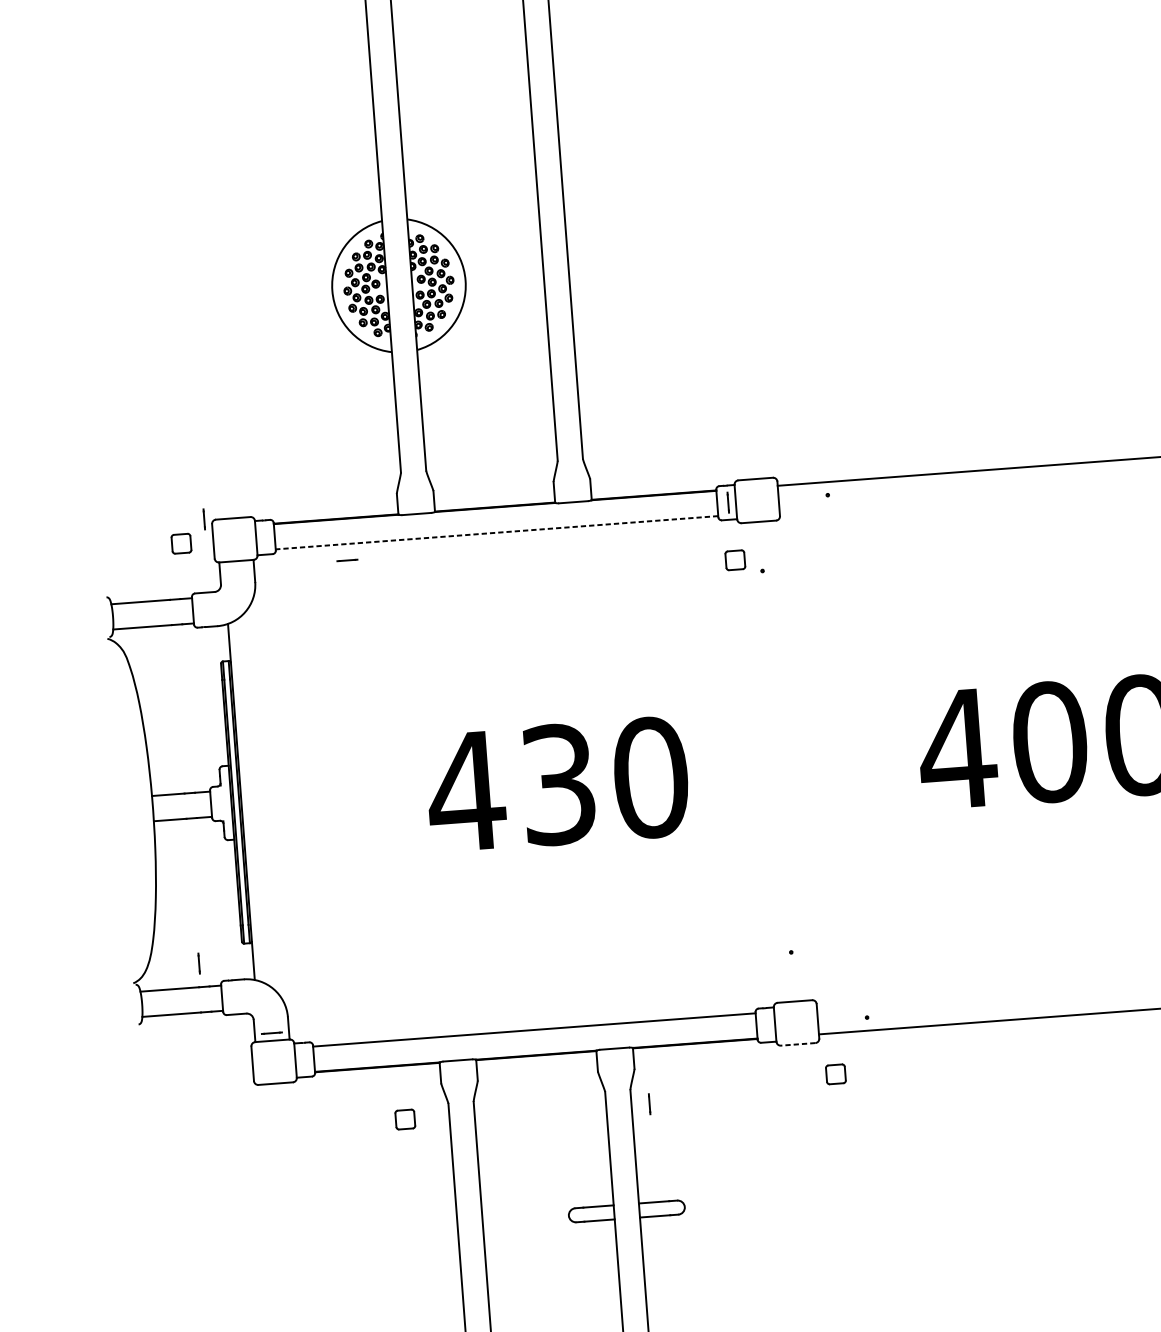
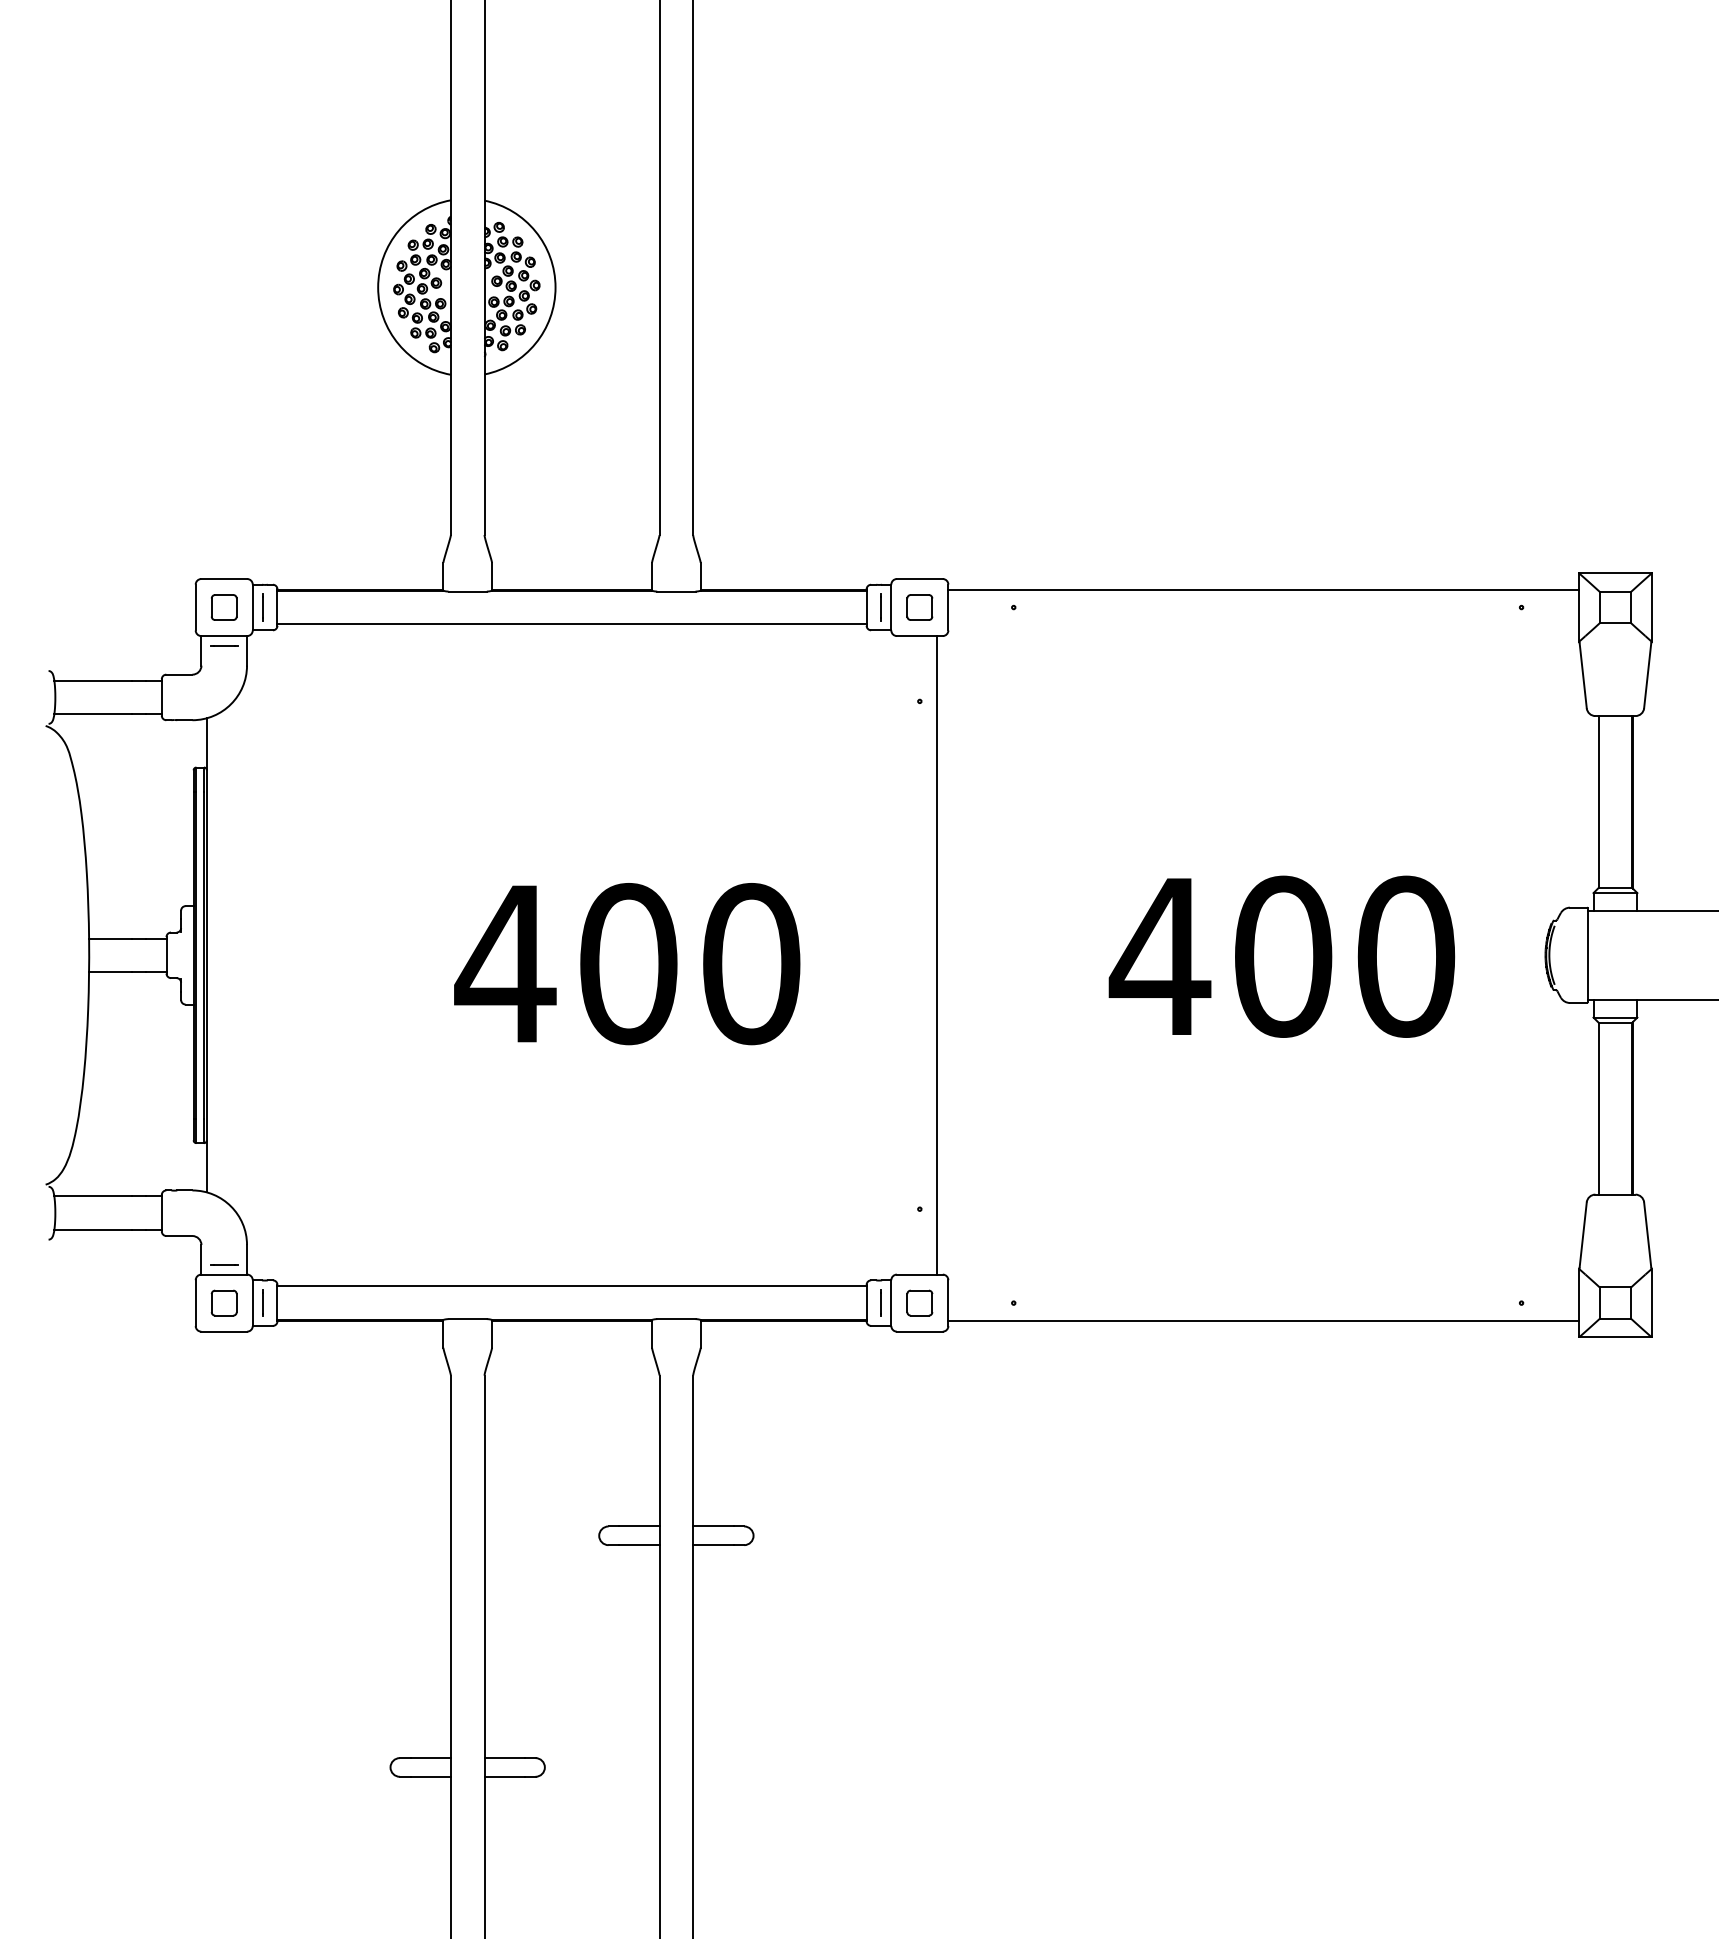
line: (204, 519) -> (262, 607), moved
line: (497, 532) -> (572, 624), dashed -> solid
part: (180, 543) -> (223, 607), moved
line: (347, 559) -> (224, 645), moved
part: (735, 560) -> (919, 607), moved
line: (790, 760) -> (937, 955), added
text: (558, 785) -> (628, 964), 430 -> 400
line: (198, 963) -> (262, 1302), moved
line: (797, 1044) -> (919, 1331), dashed -> solid
part: (835, 1073) -> (919, 1302), moved
line: (649, 1103) -> (880, 1302), moved
part: (404, 1119) -> (223, 1302), moved

